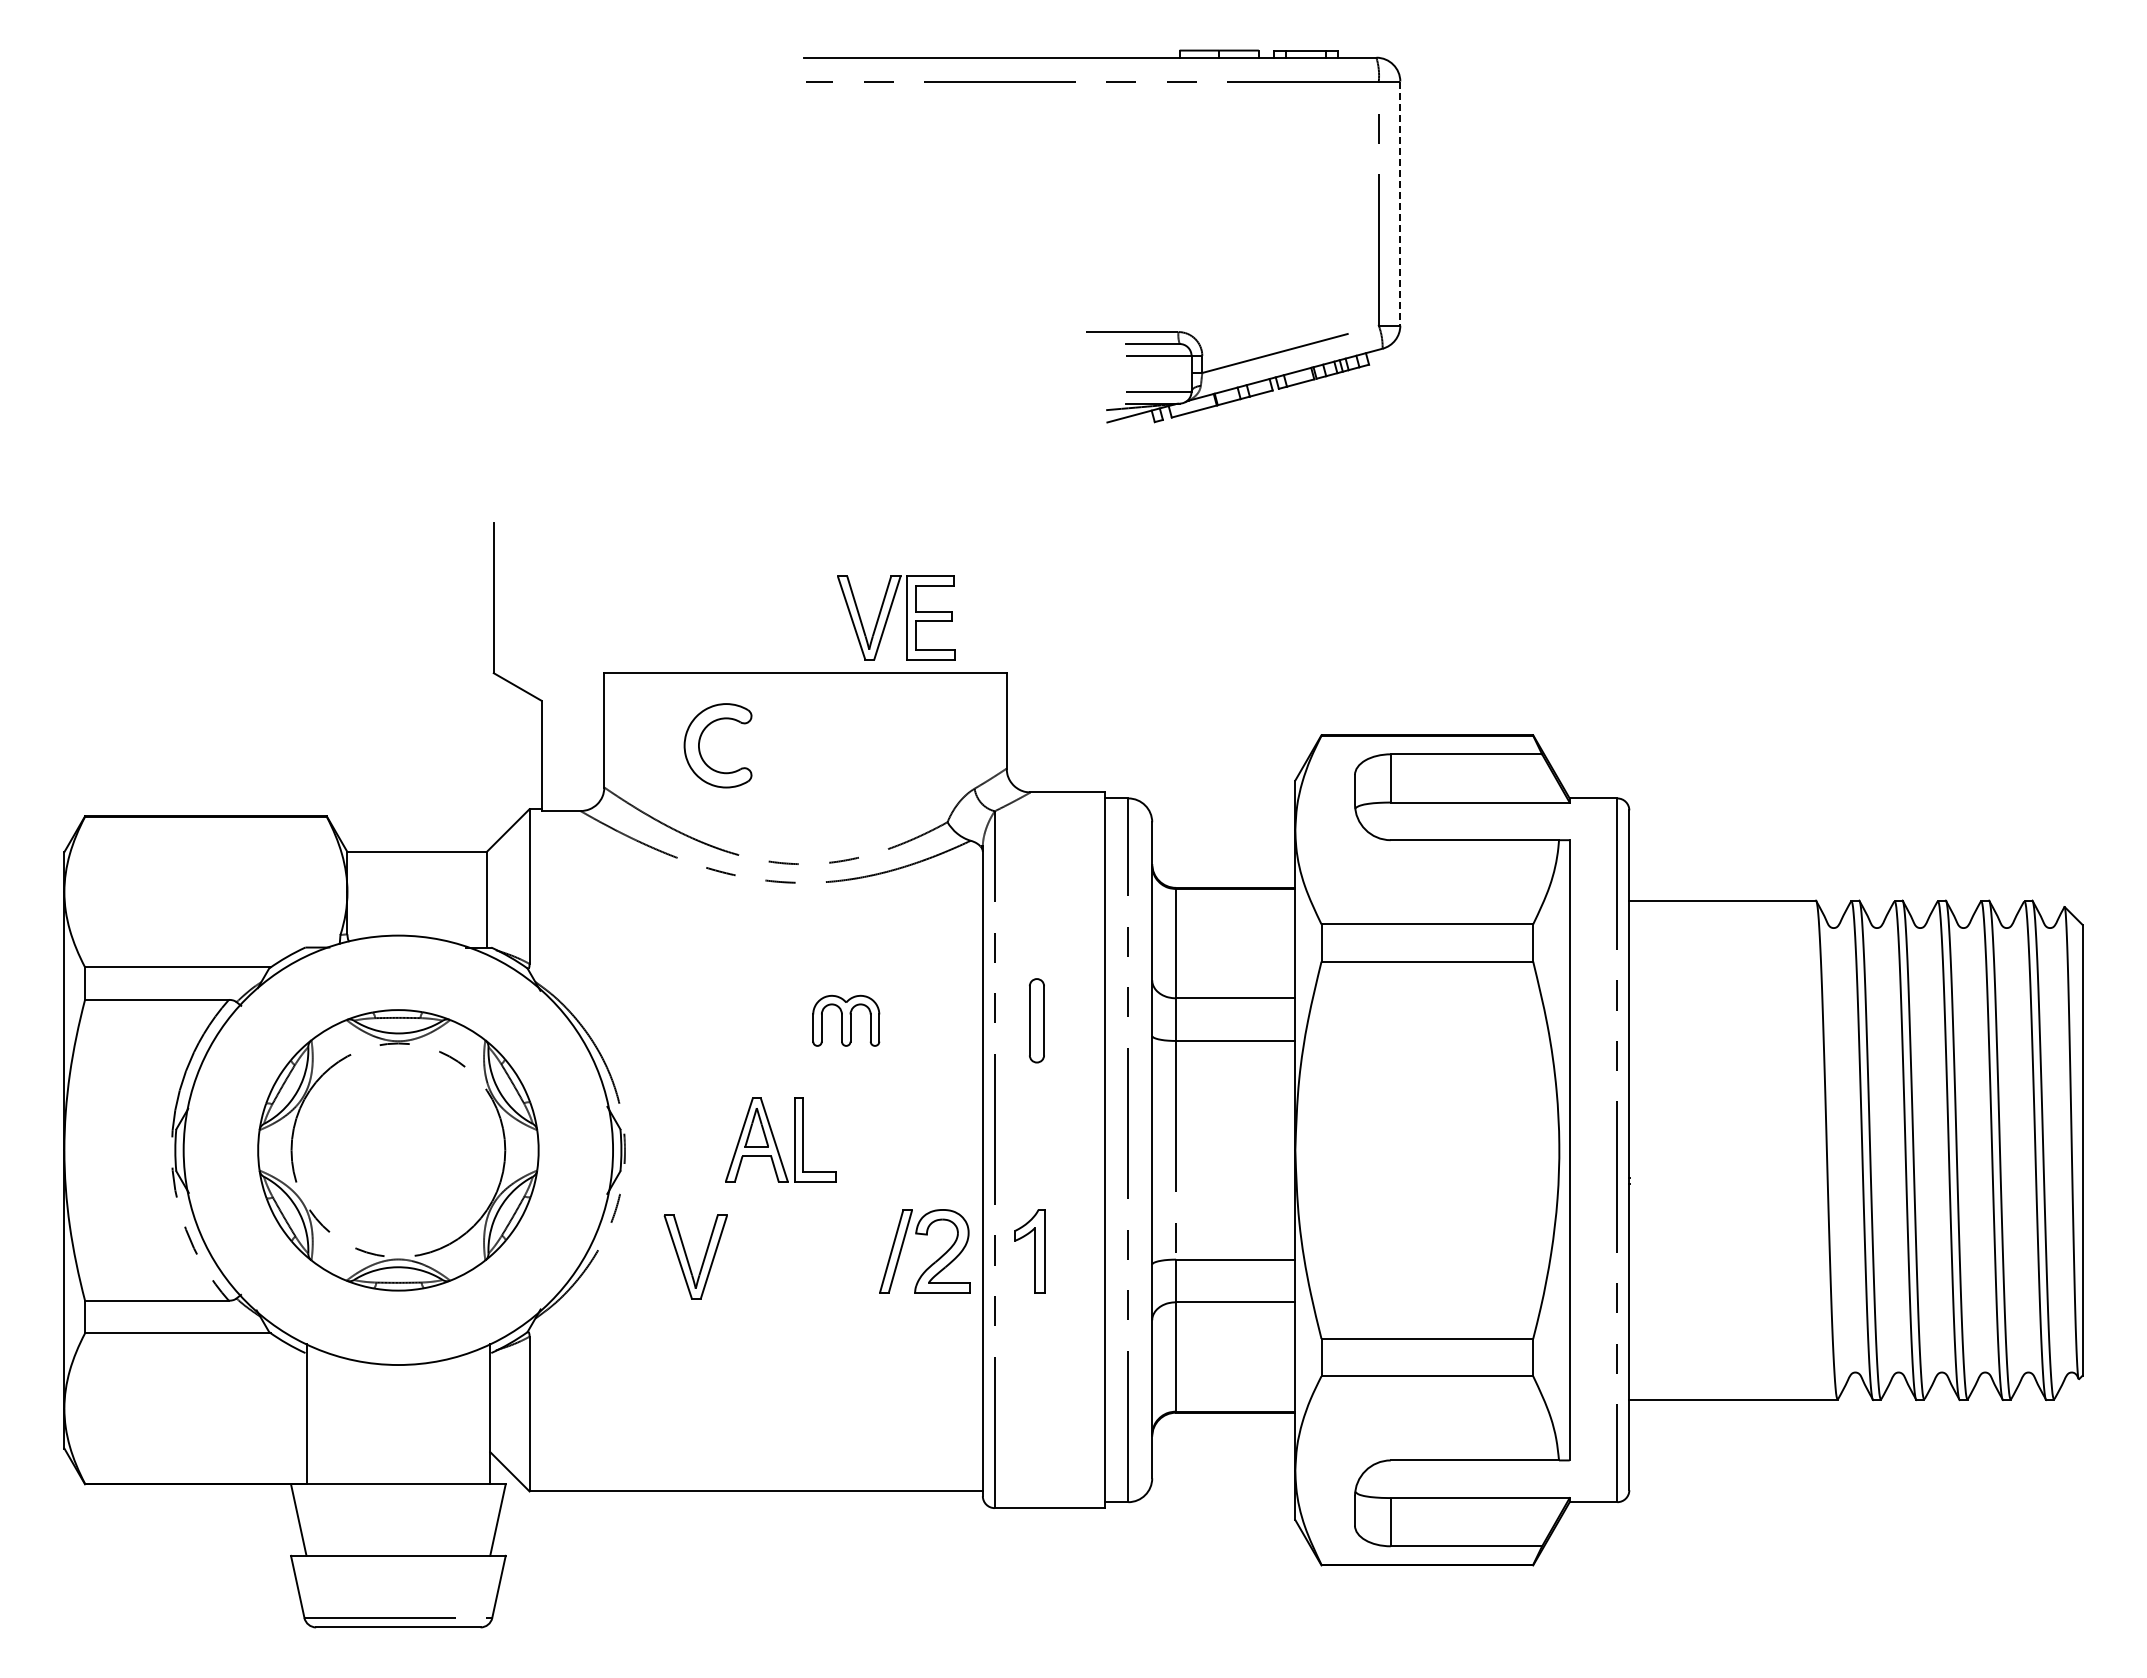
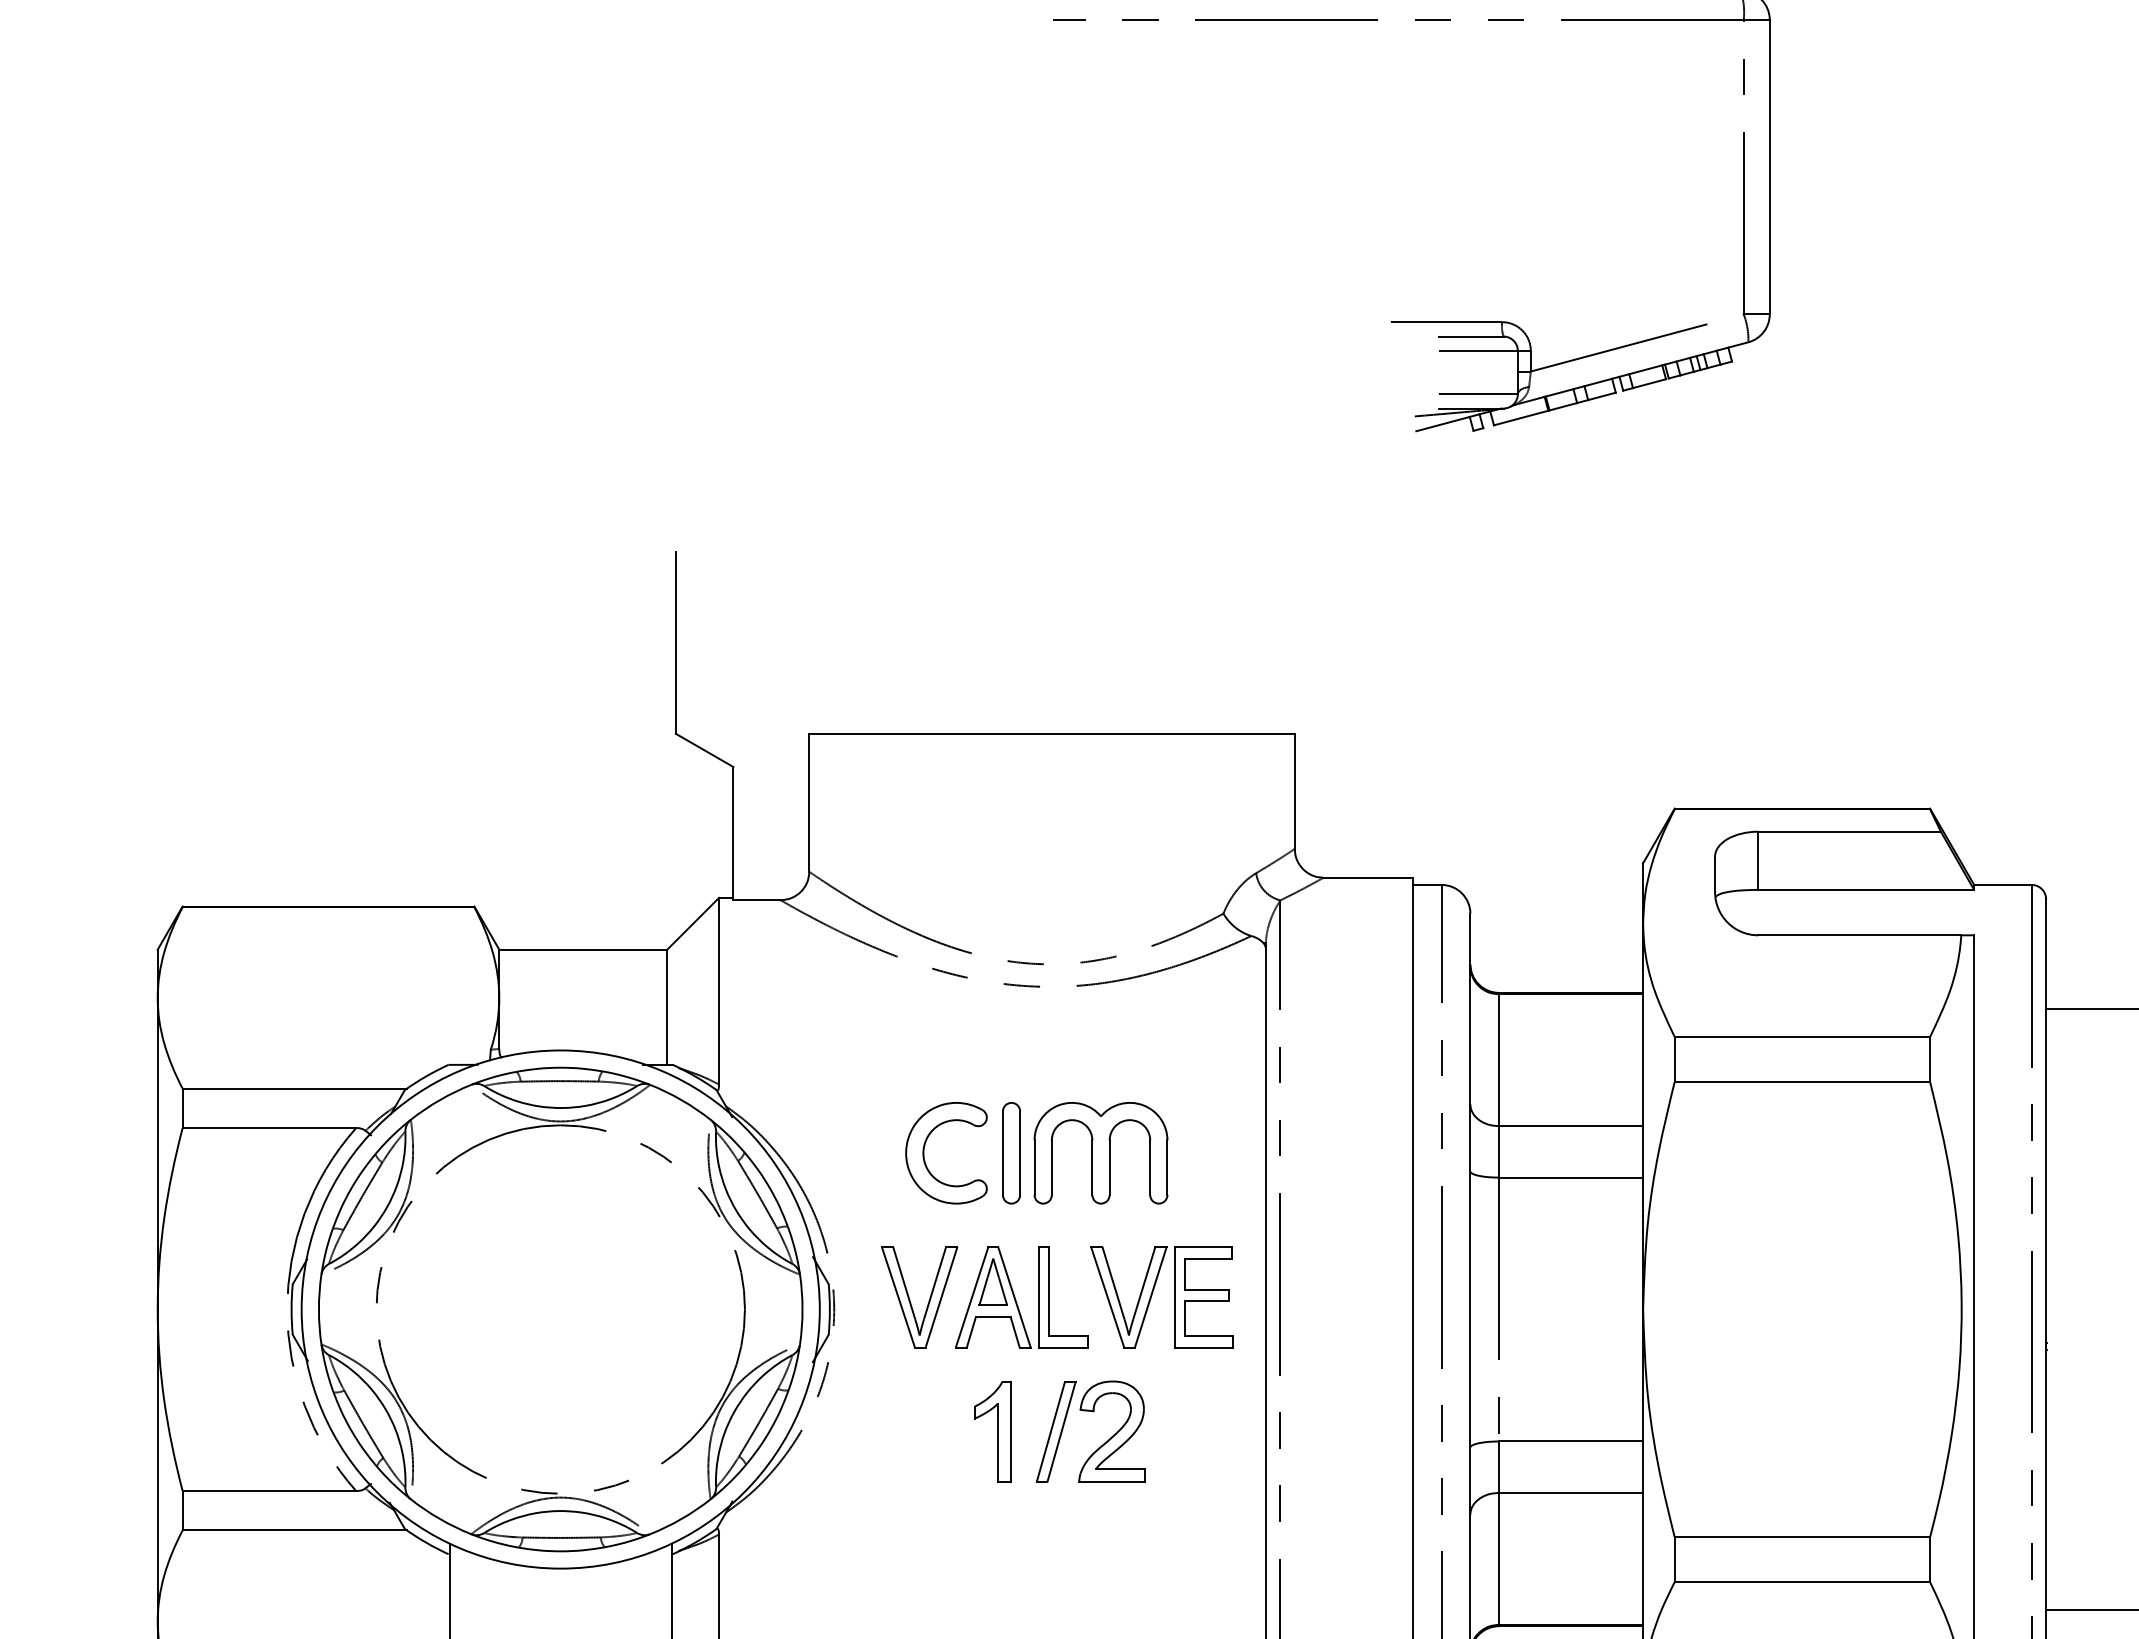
line: (1400, 204) -> (1769, 168), dashed -> solid
part: (889, 615) -> (1153, 1294), moved
part: (700, 742) -> (925, 1149), moved
part: (846, 1020) -> (1101, 1152), size x1.67
part: (1036, 1020) -> (1010, 1152), moved
part: (398, 1150) -> (560, 1309), size x1.43
part: (1029, 1251) -> (991, 1431), moved
part: (688, 1259) -> (910, 1300), moved
part: (934, 1261) -> (1102, 1443), moved

